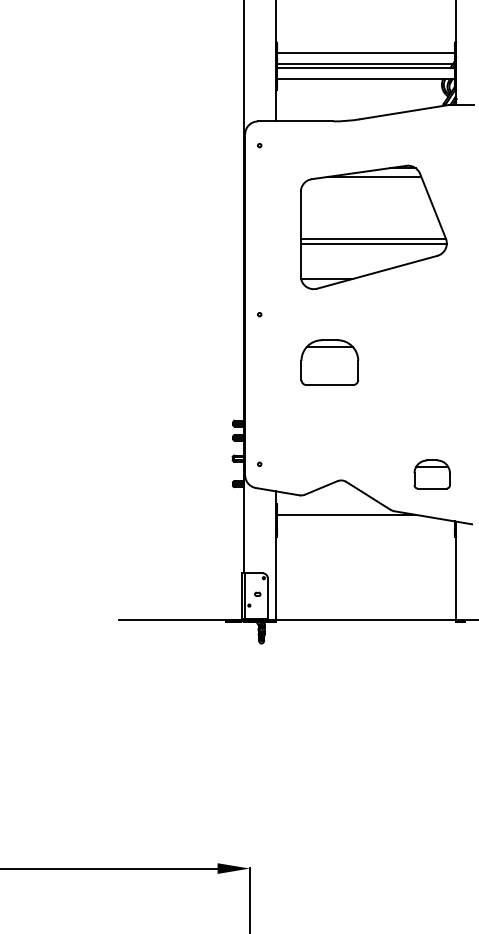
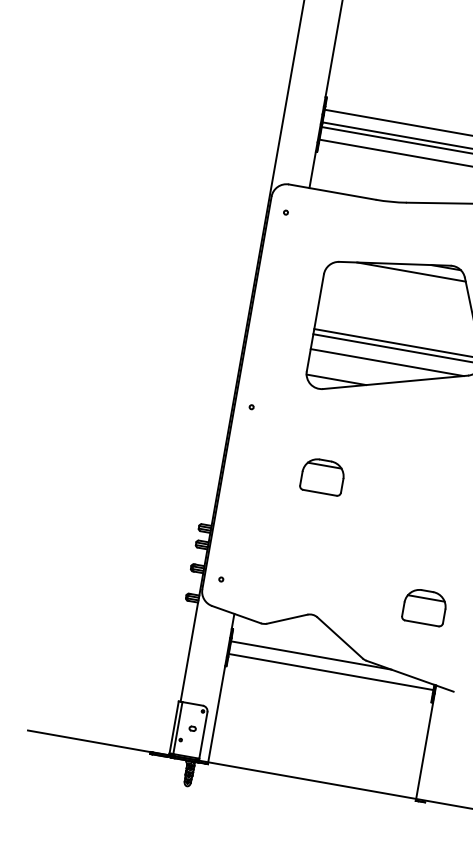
line: (366, 256) -> (386, 361), added
part: (329, 362) -> (322, 476), size x0.62
part: (431, 474) -> (423, 607), moved
line: (365, 525) -> (330, 671), added

